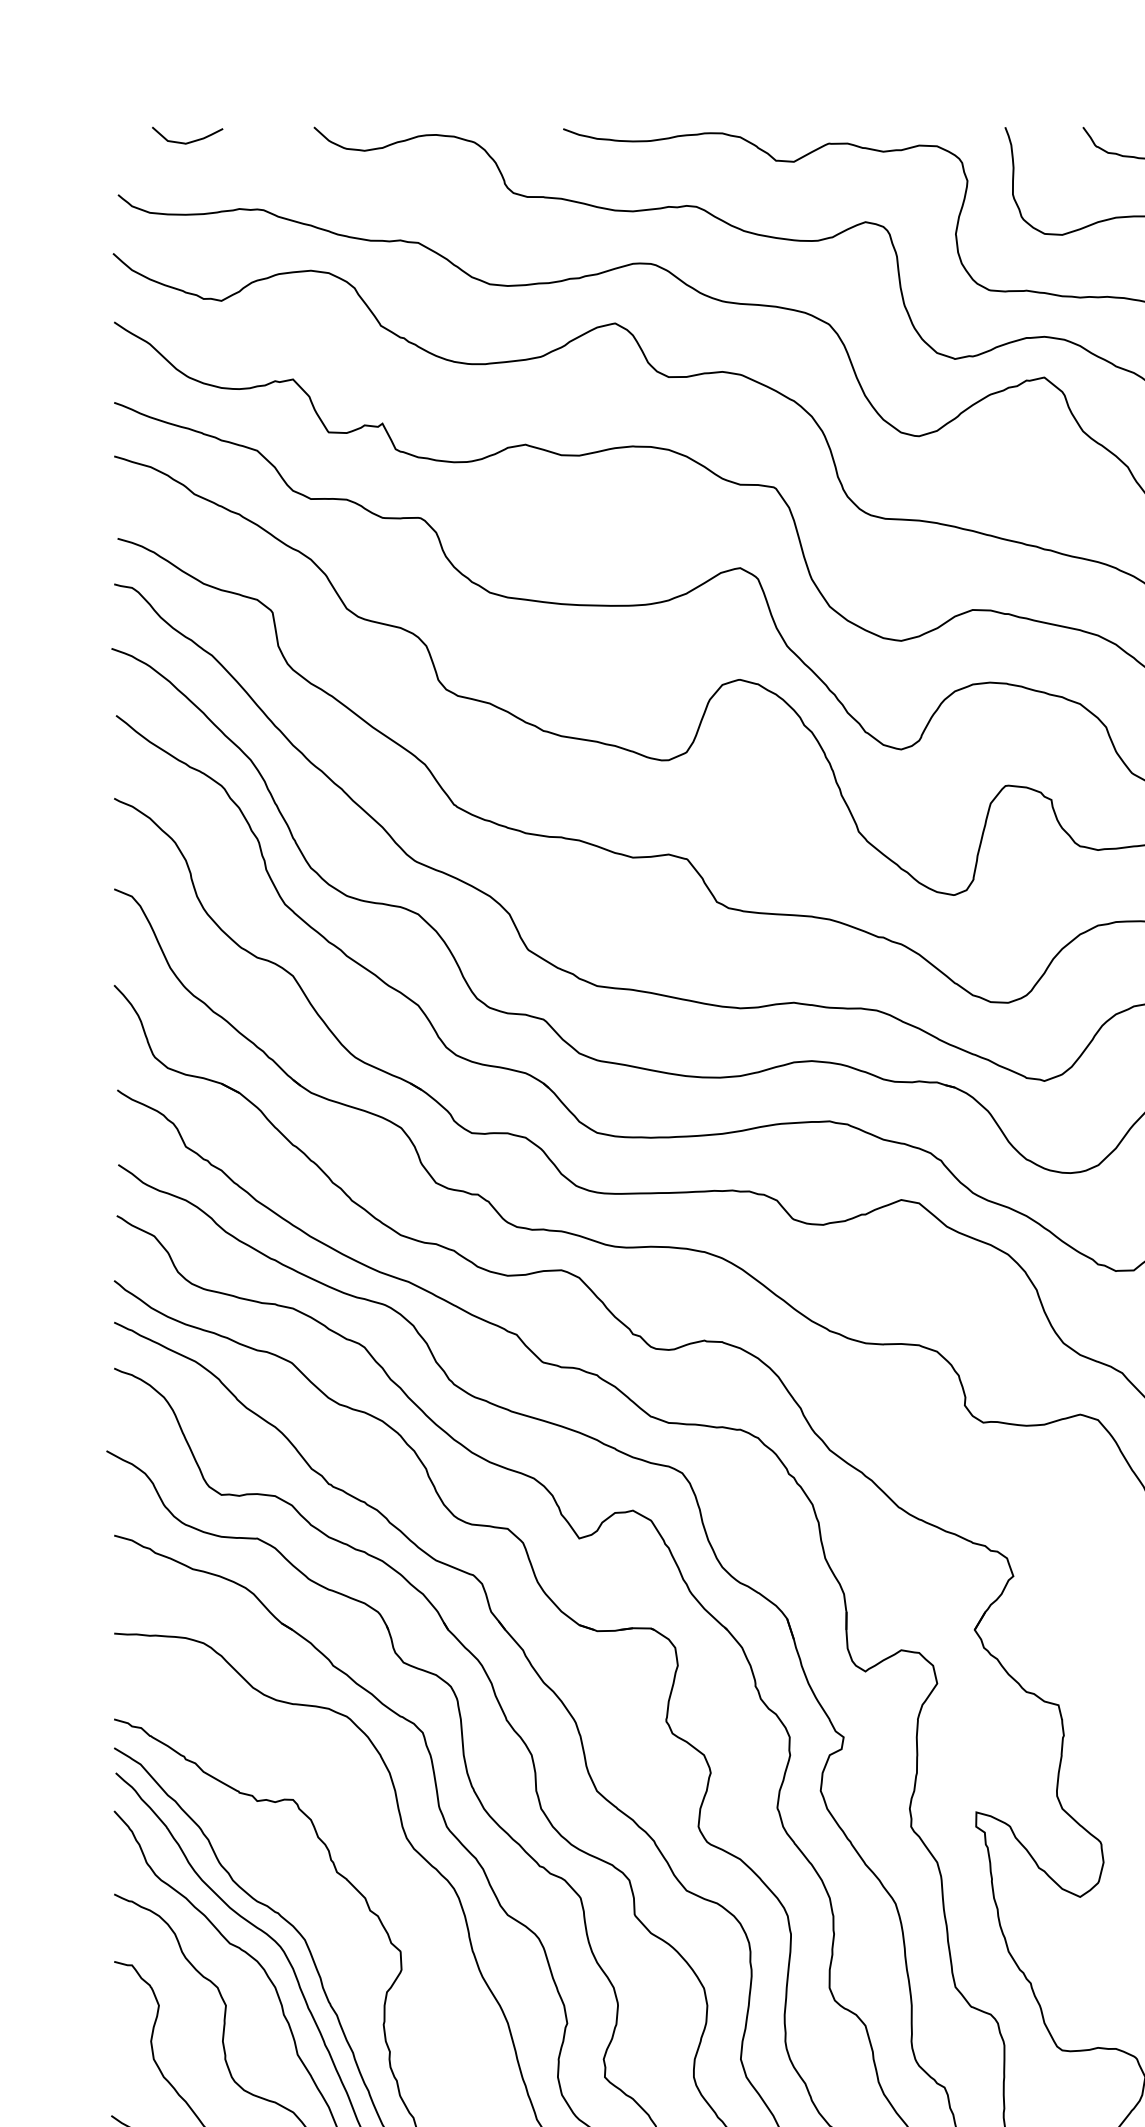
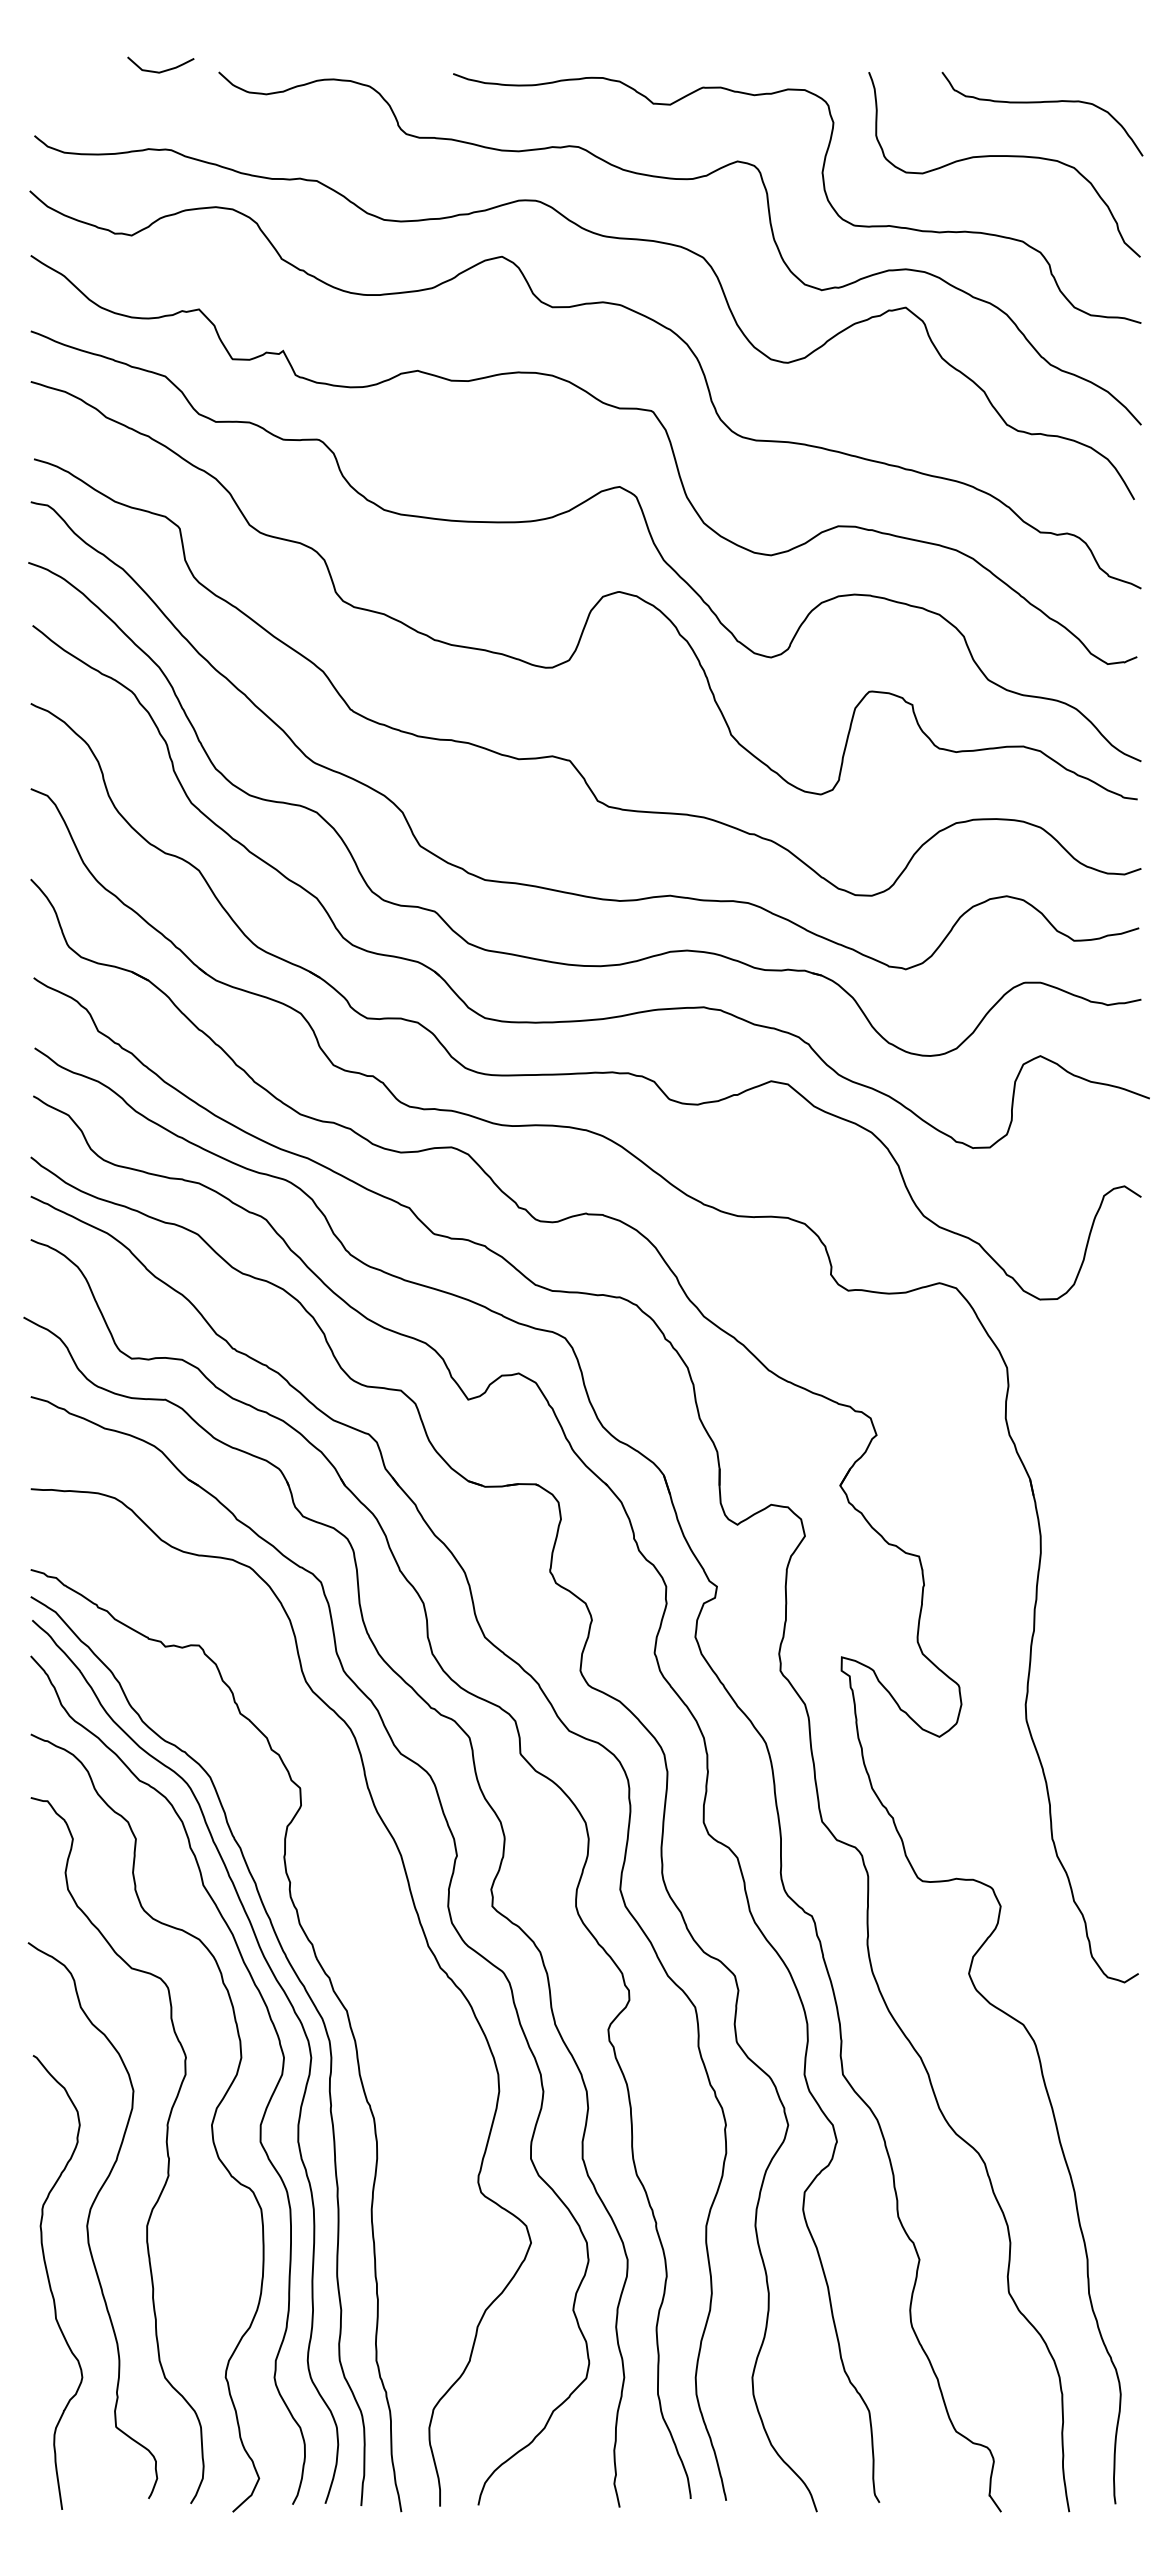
curve: (189, 141) -> (162, 70), moved

